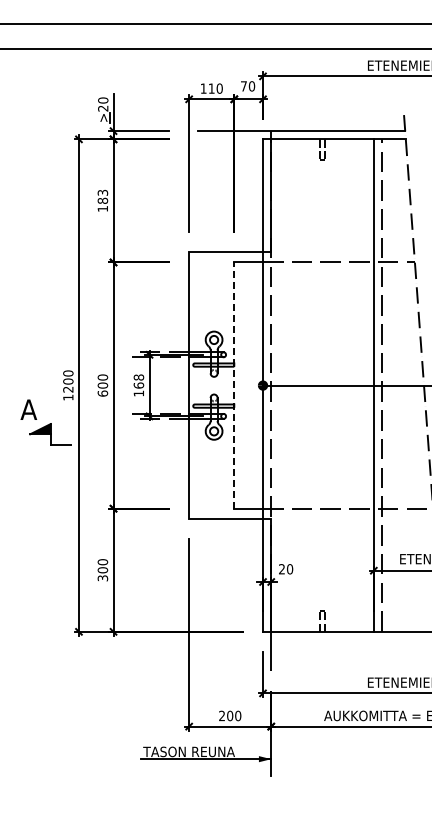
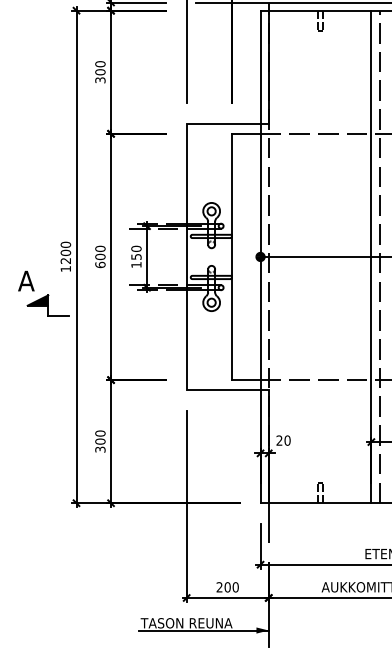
text: (102, 200) -> (100, 71), 183 -> 300
text: (138, 381) -> (136, 252), 168 -> 150
line: (234, 385) -> (232, 256), dashed -> solid

